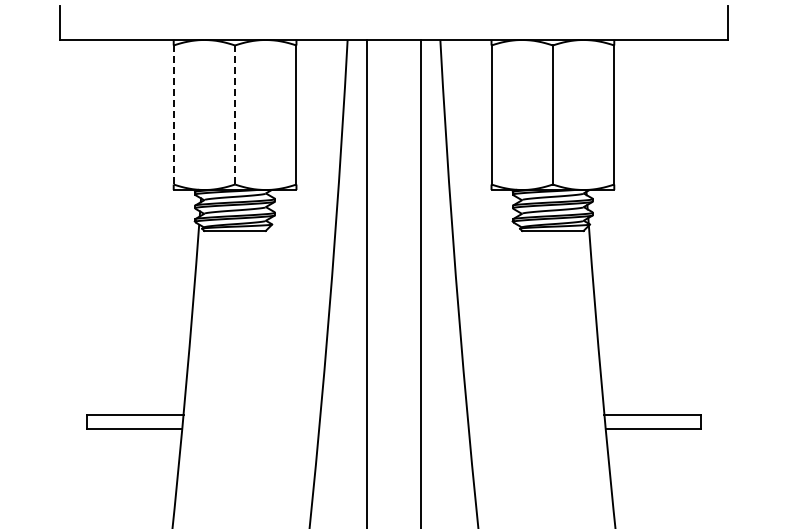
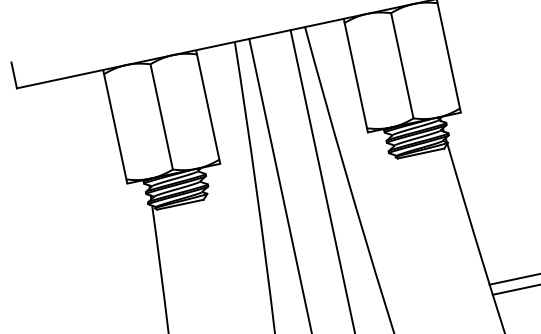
line: (173, 115) -> (115, 127), dashed -> solid
line: (235, 115) -> (162, 117), dashed -> solid

